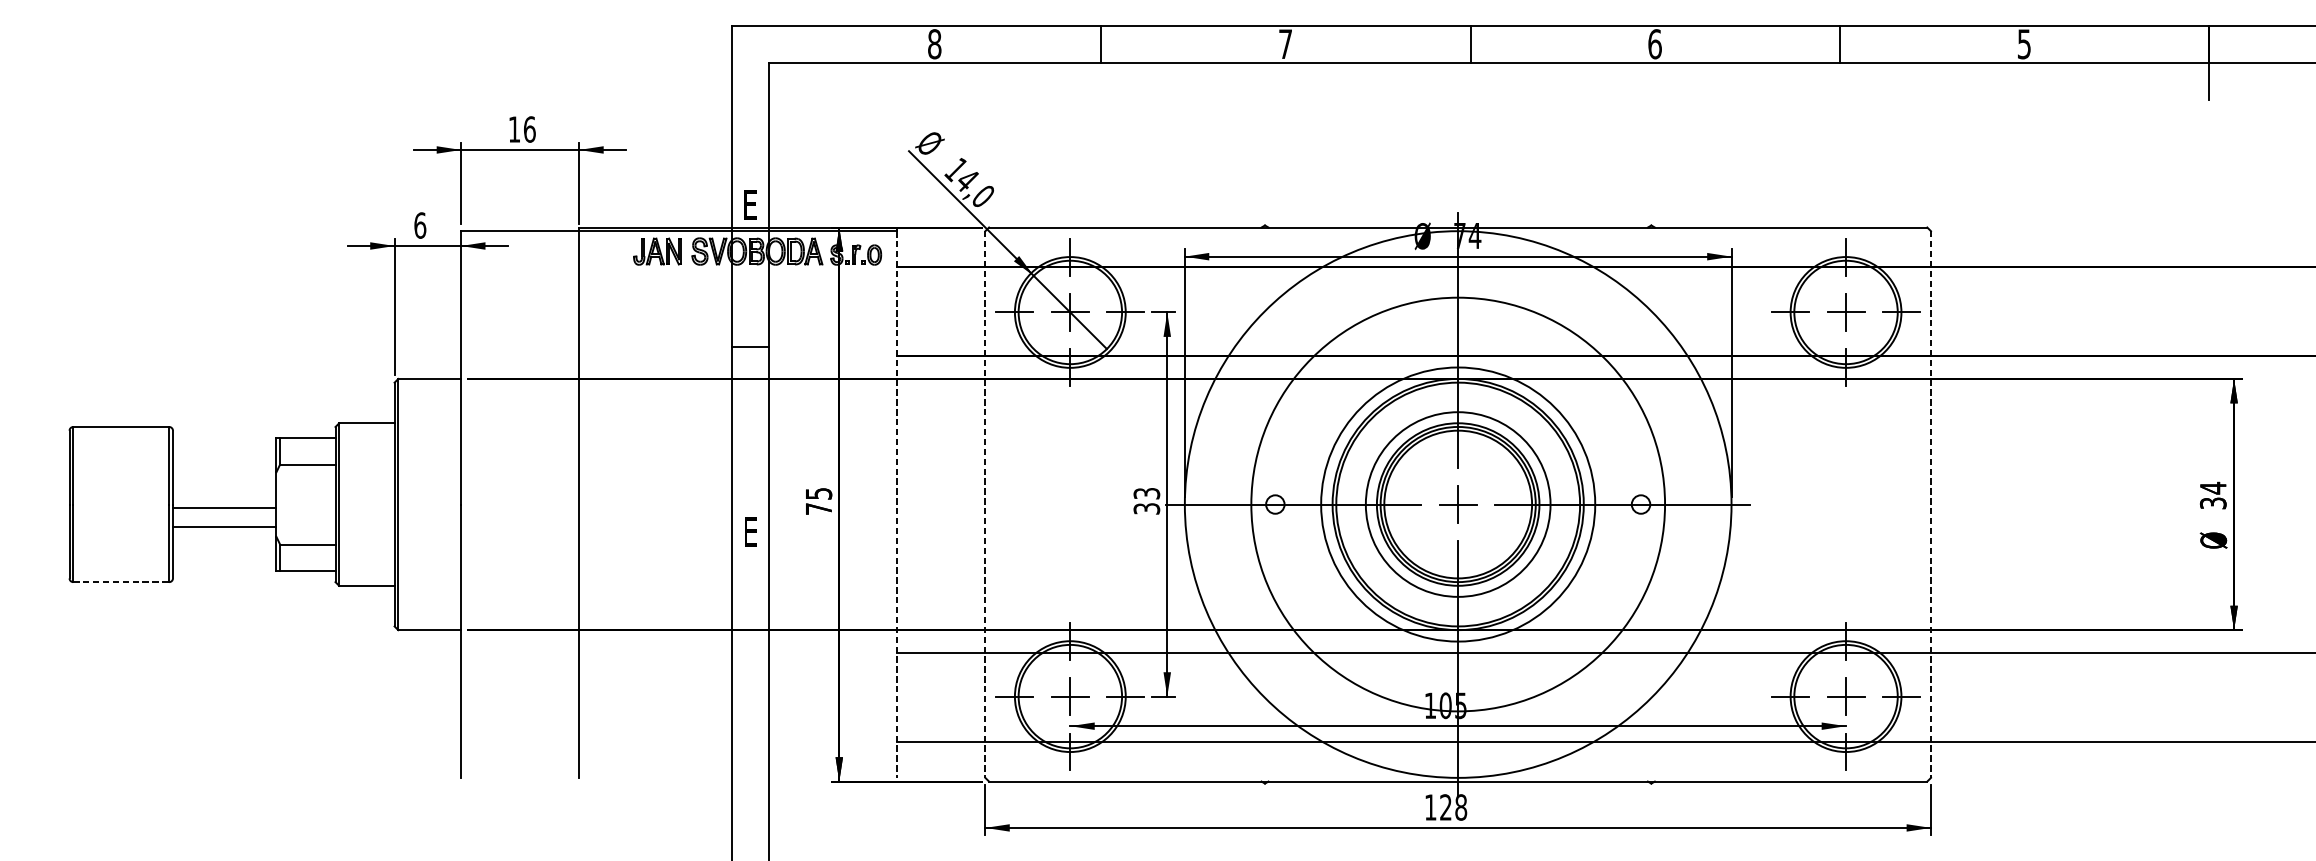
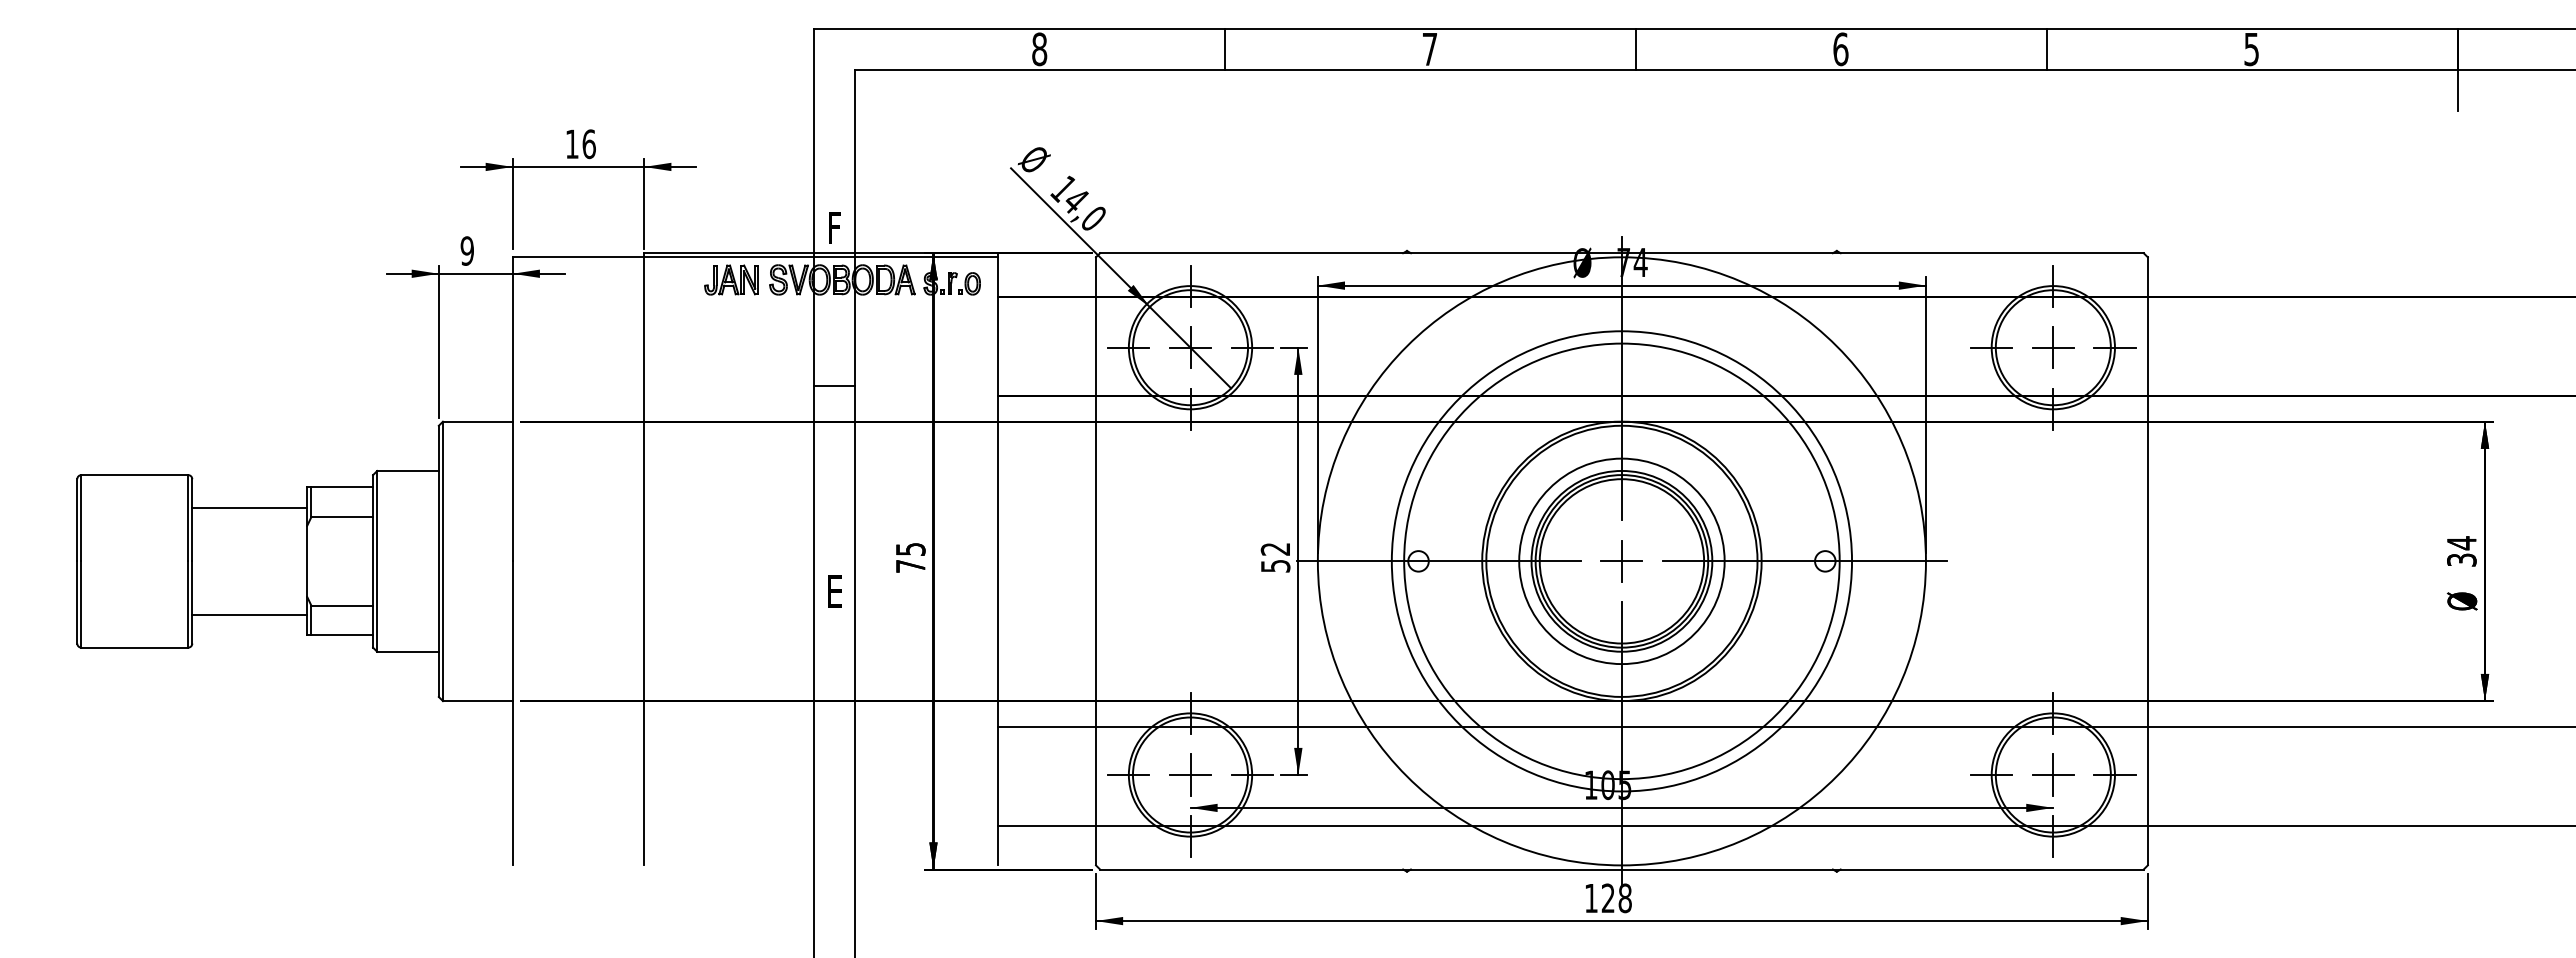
text: (750, 204) -> (834, 227), E -> F
text: (420, 225) -> (467, 250), 6 -> 9
text: (1146, 501) -> (1275, 557), 33 -> 52
line: (896, 504) -> (997, 561), dashed -> solid
line: (985, 504) -> (1096, 561), dashed -> solid
circle: (1457, 504) -> (1621, 561), size x1.43
line: (1930, 504) -> (2147, 561), dashed -> solid
line: (224, 507) -> (249, 507), moved
line: (224, 526) -> (249, 614), moved
line: (121, 581) -> (135, 647), dashed -> solid

